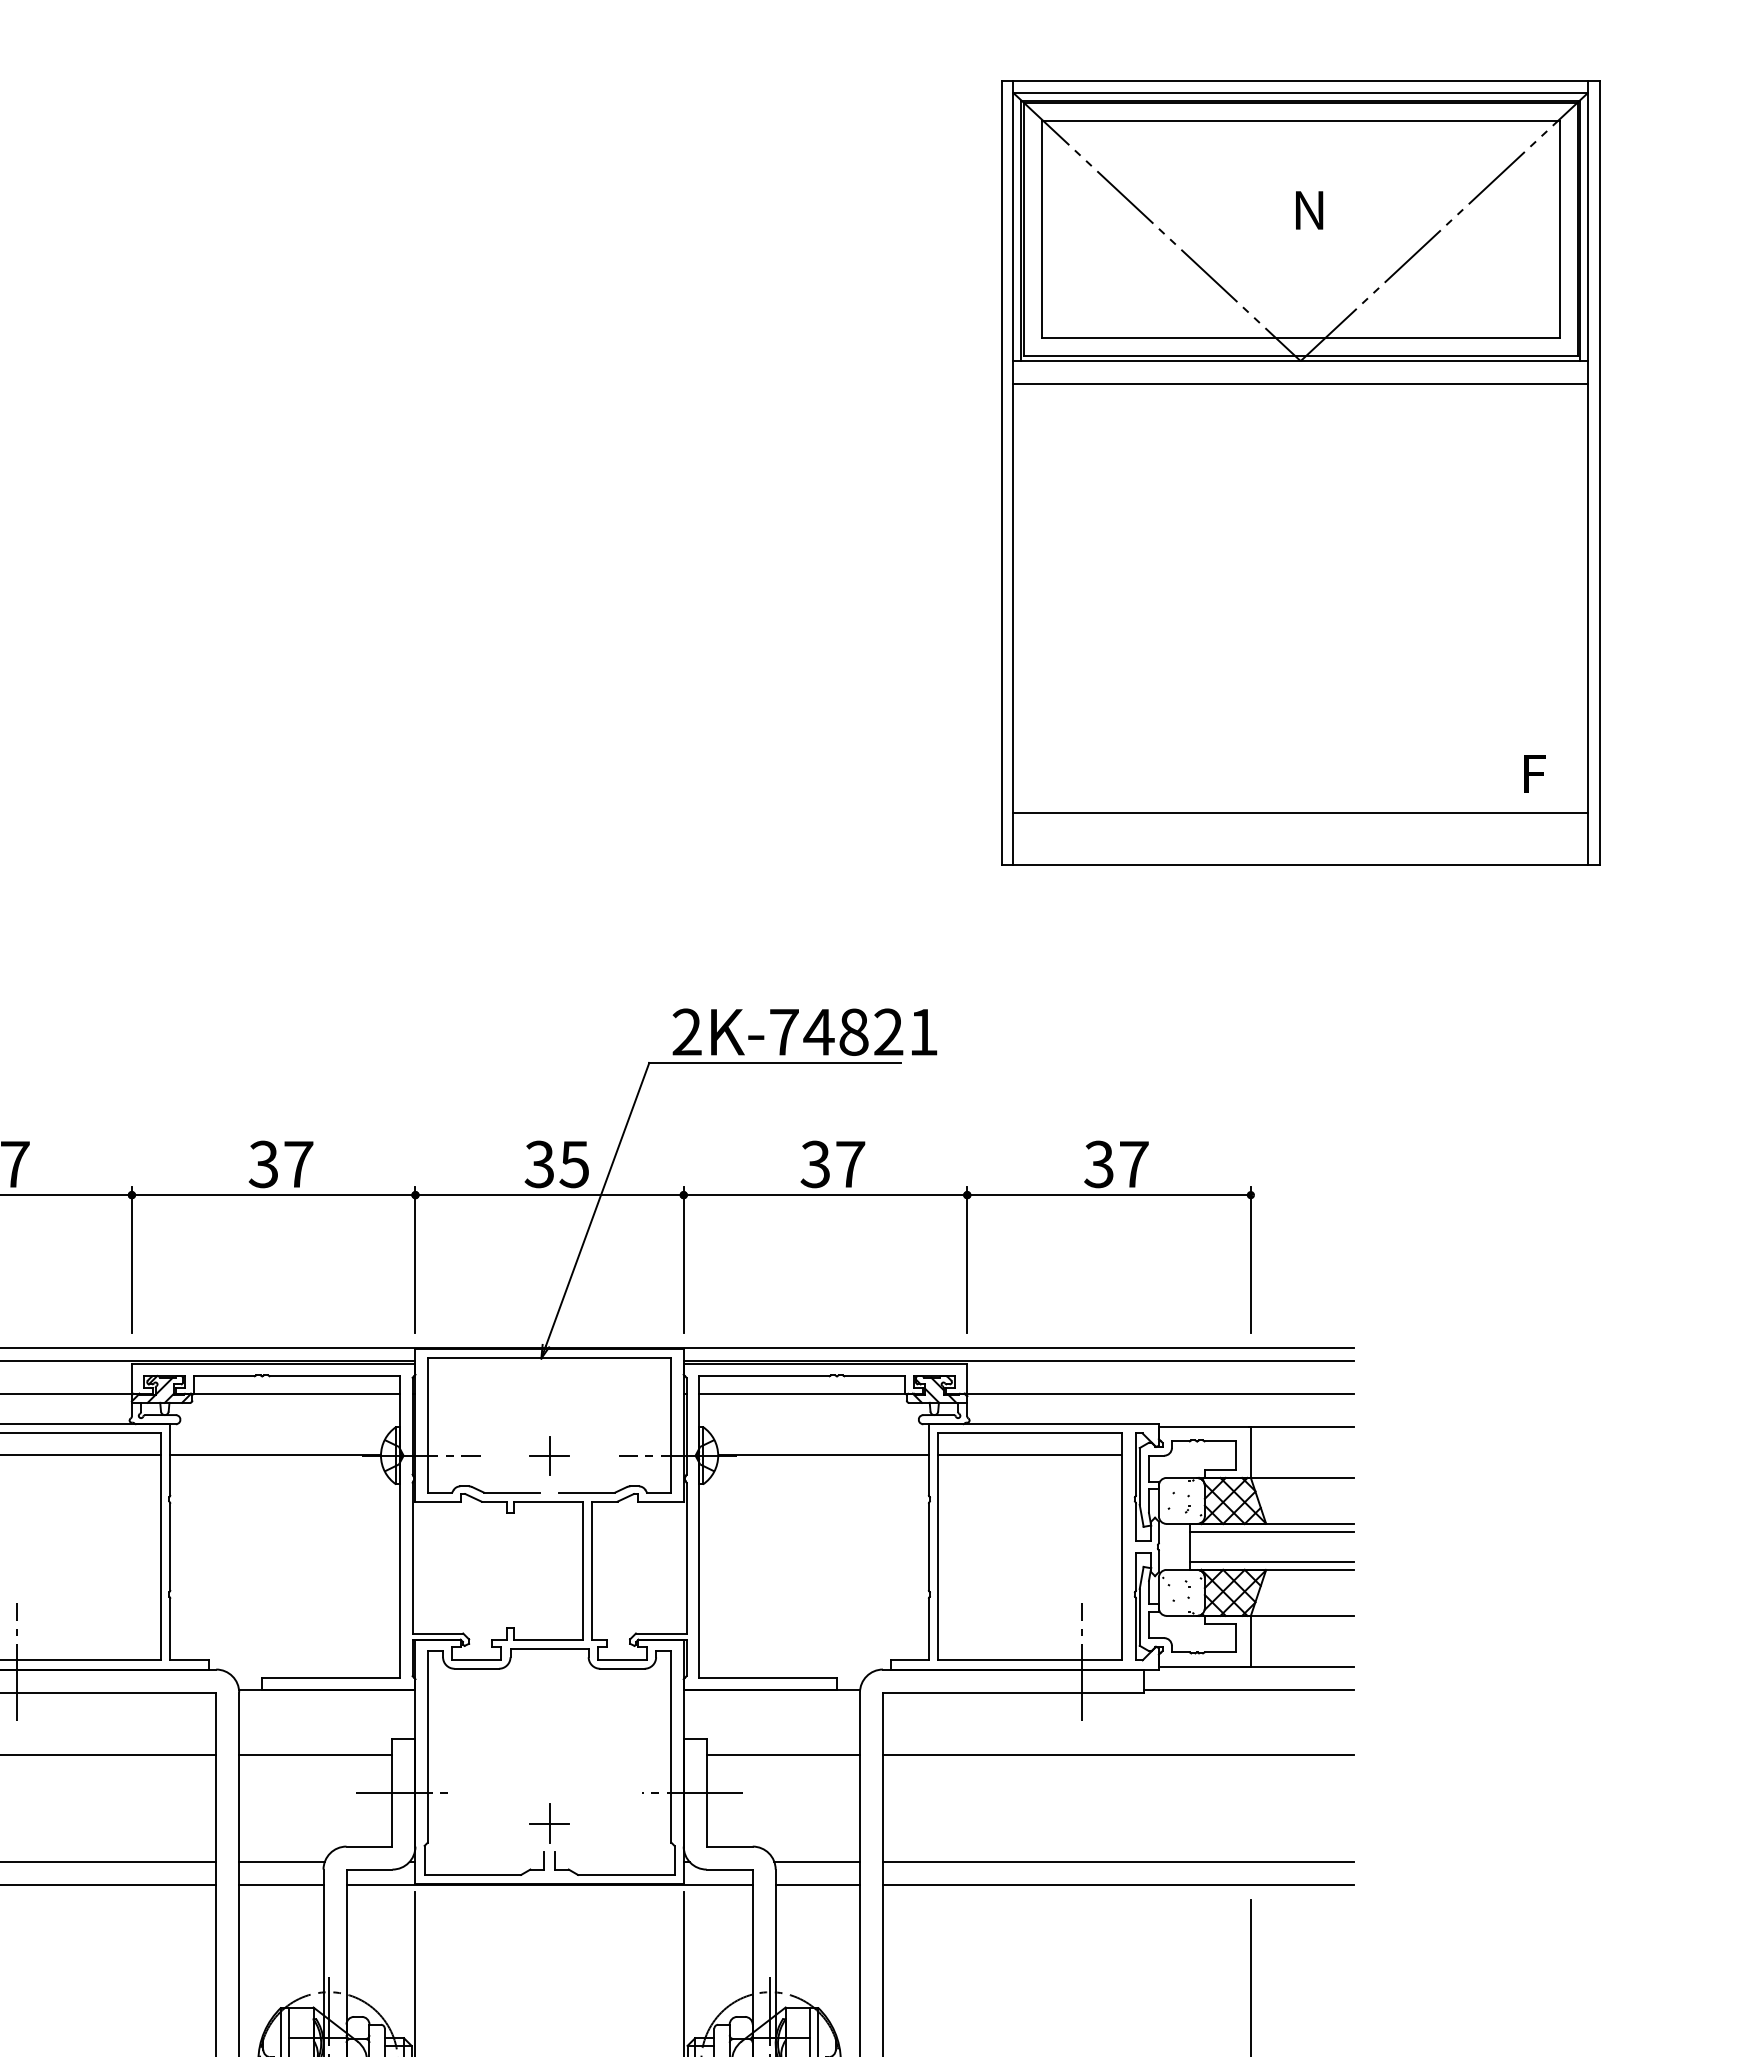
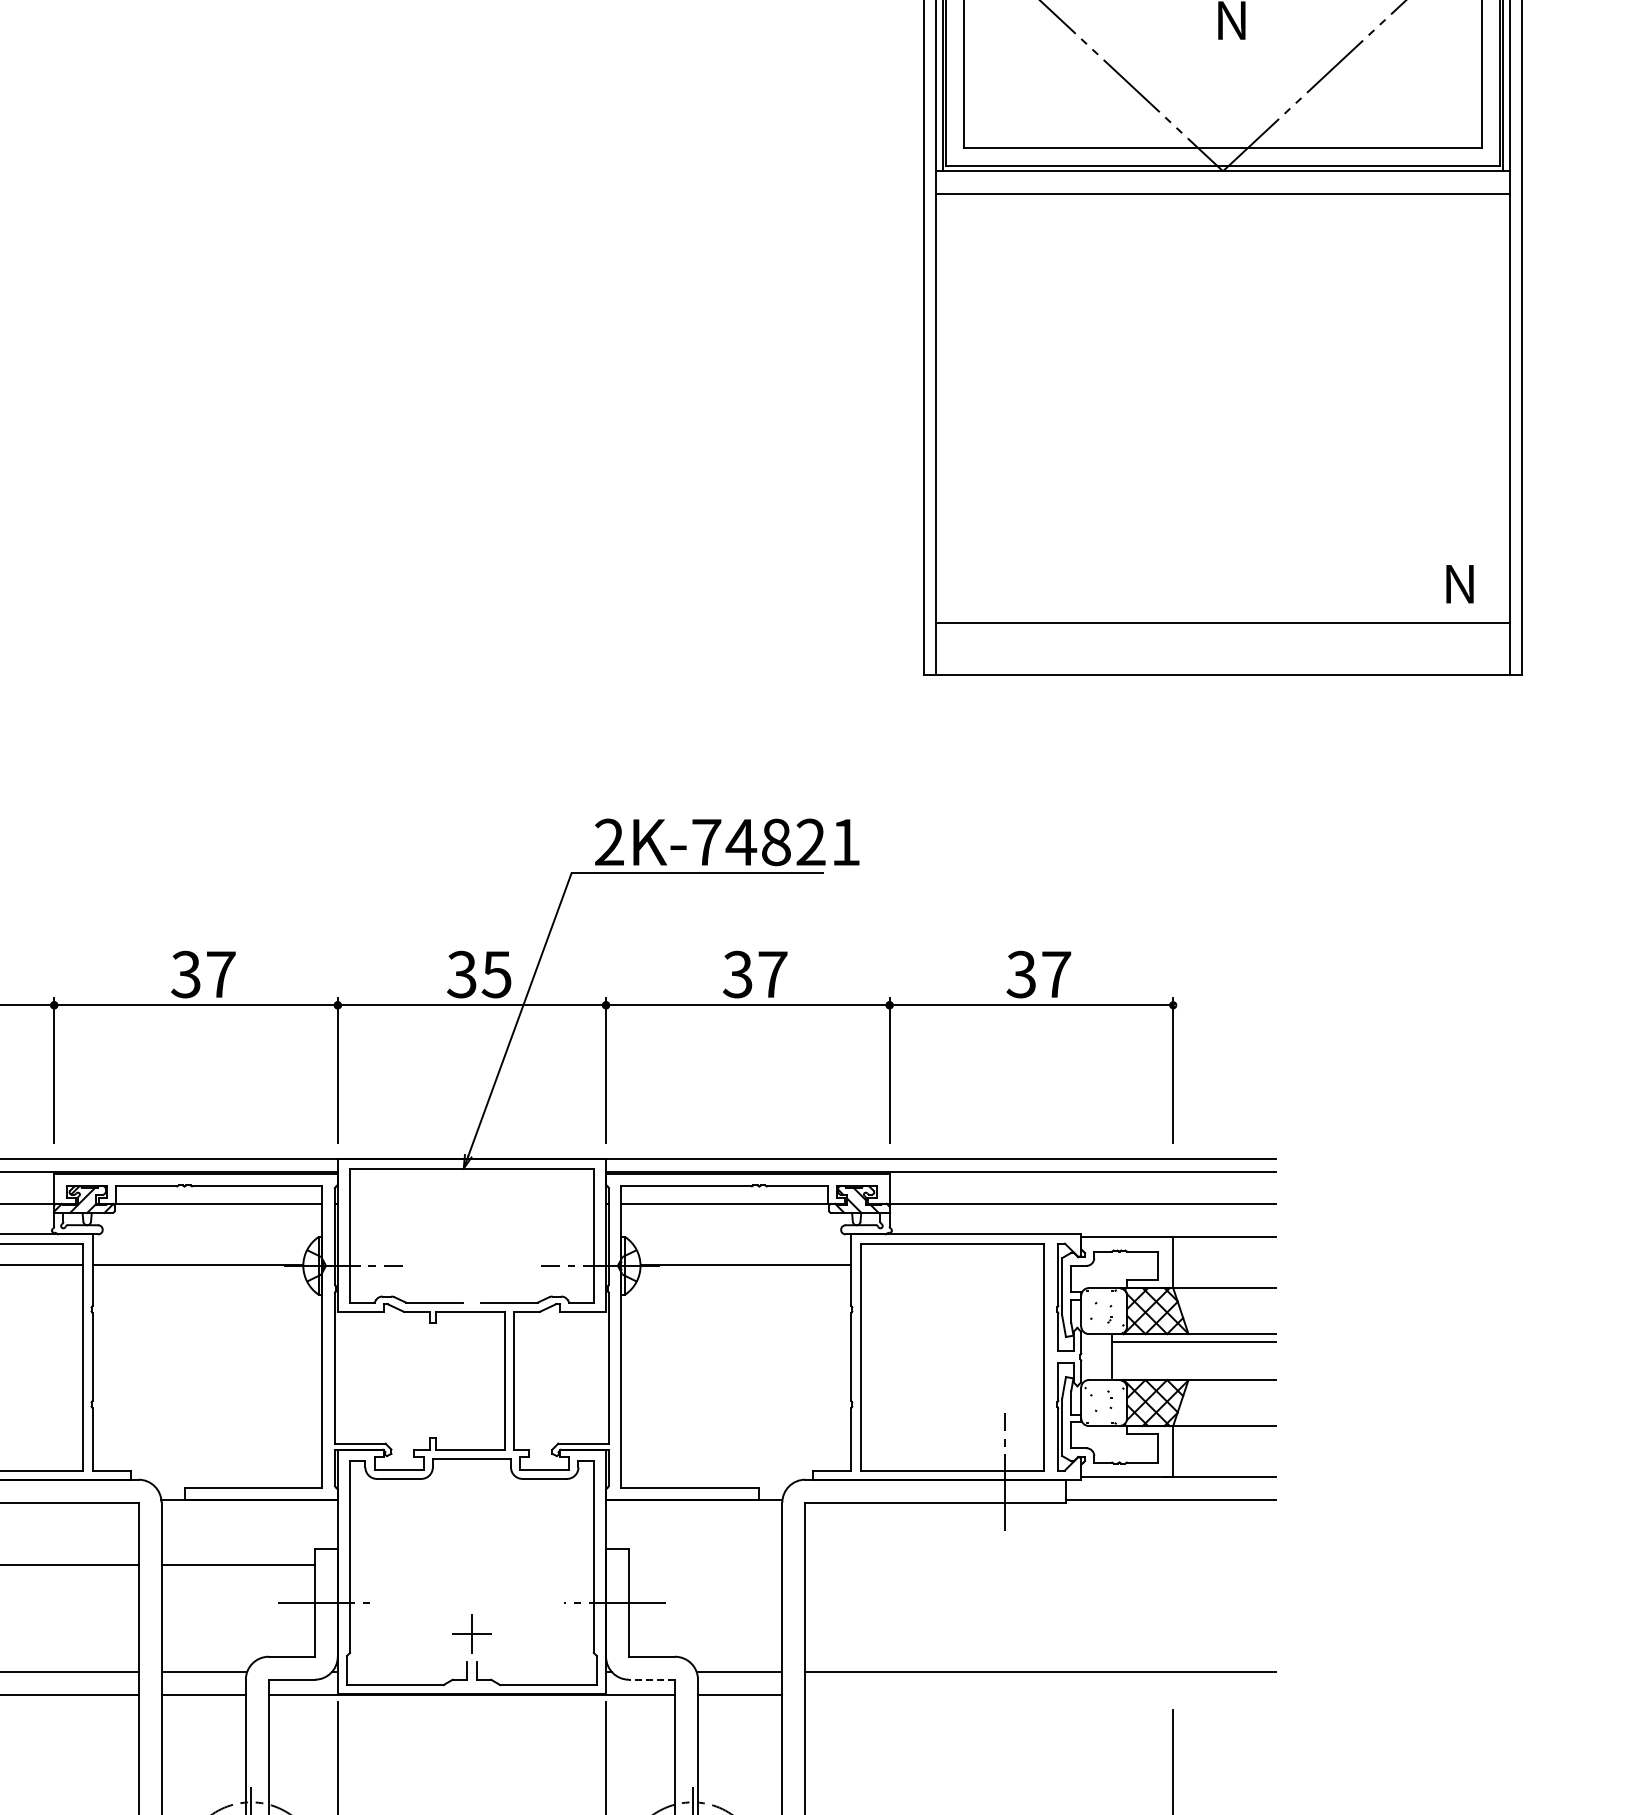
text: (1537, 774) -> (1459, 584), F -> N
line: (1029, 1454) -> (951, 1264), removed
part: (549, 1455) -> (471, 1265), removed
line: (1271, 1562) -> (1193, 1372), removed
line: (782, 1754) -> (704, 1564), removed
line: (1117, 1754) -> (1039, 1564), removed
line: (729, 1869) -> (651, 1679), solid -> dashed
line: (1117, 1884) -> (1039, 1694), removed

